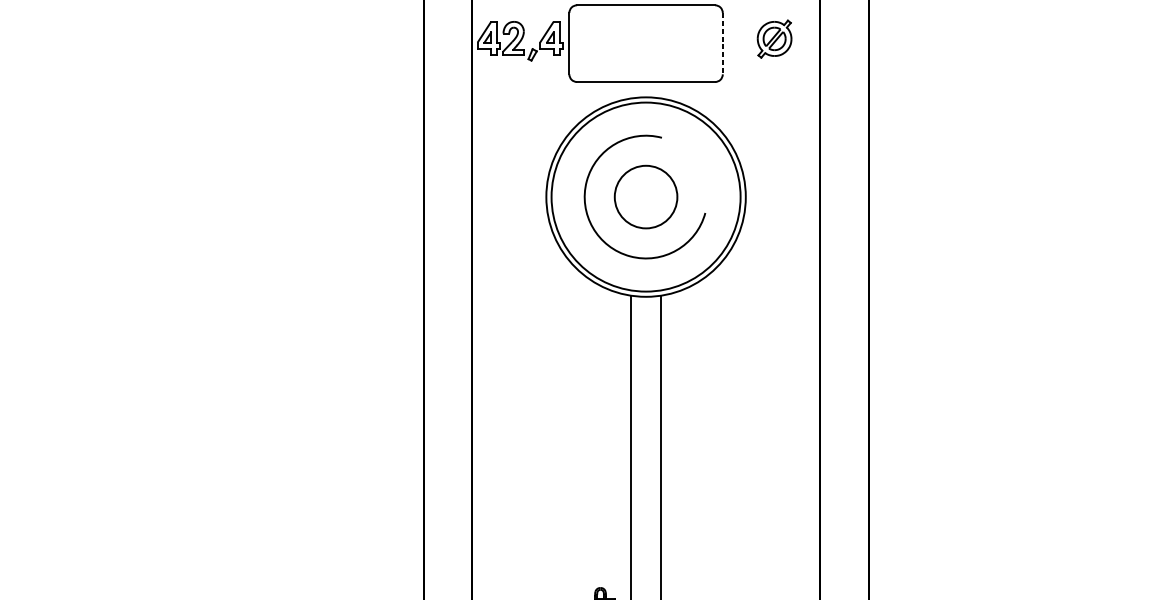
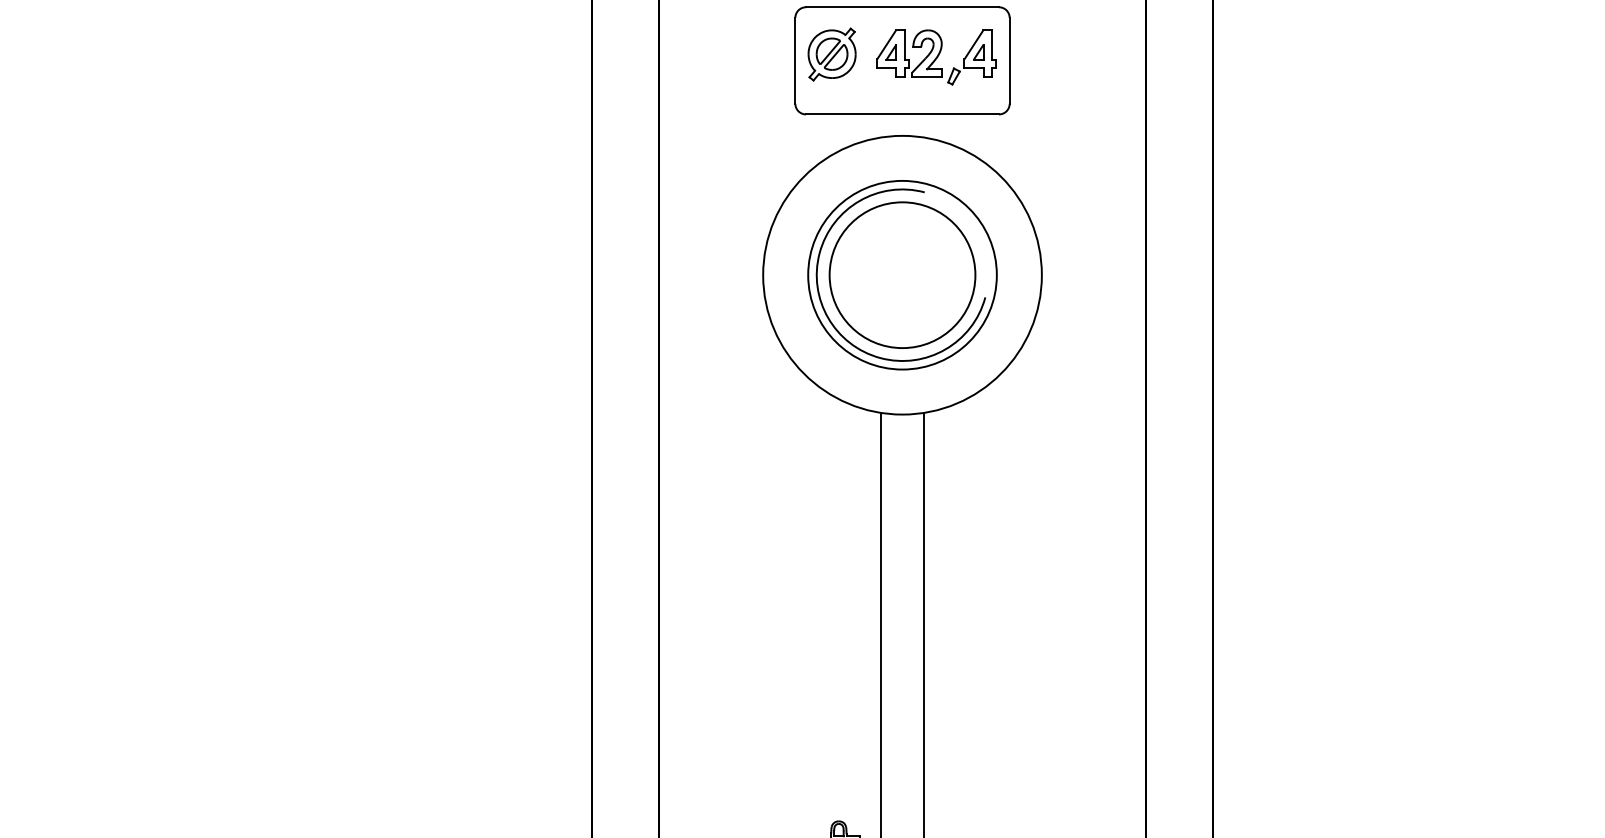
part: (774, 39) -> (831, 54), moved
part: (520, 41) -> (936, 57), moved
line: (722, 43) -> (1009, 60), dashed -> solid
circle: (646, 196) -> (902, 274), size x0.71
circle: (646, 197) -> (902, 275), size x1.67

